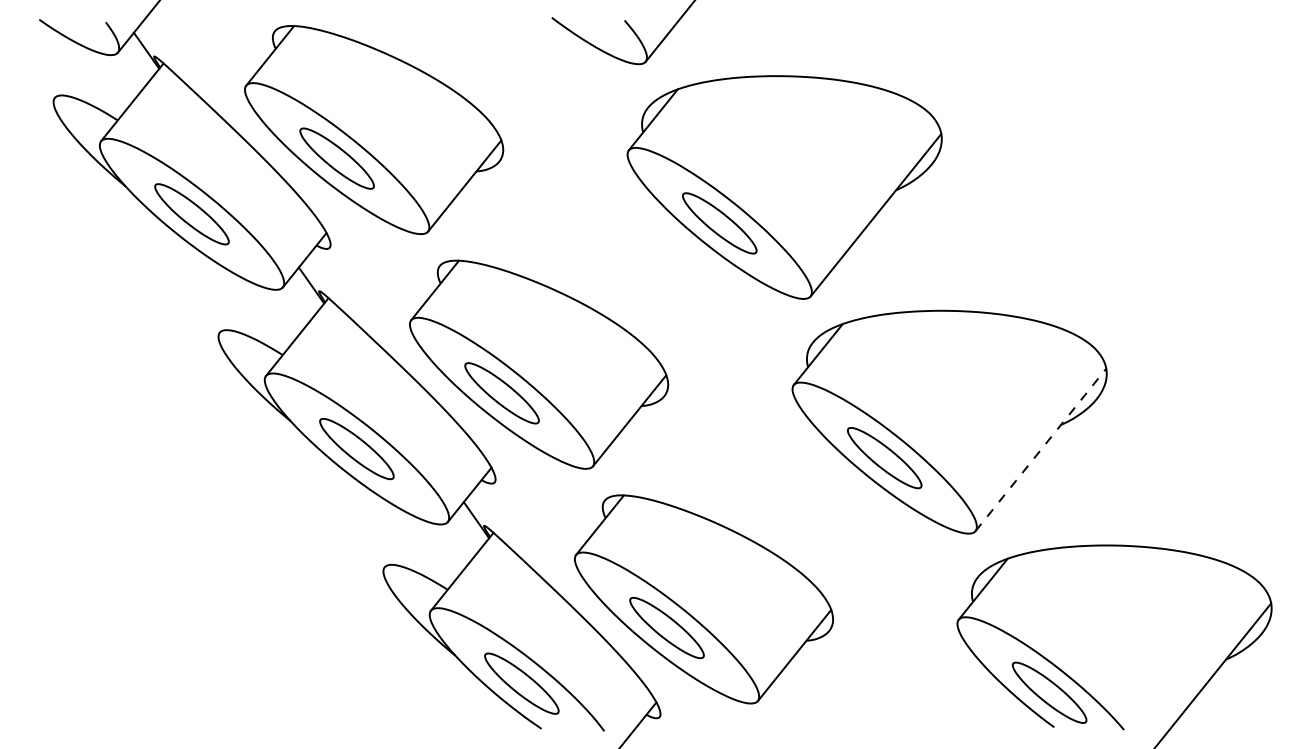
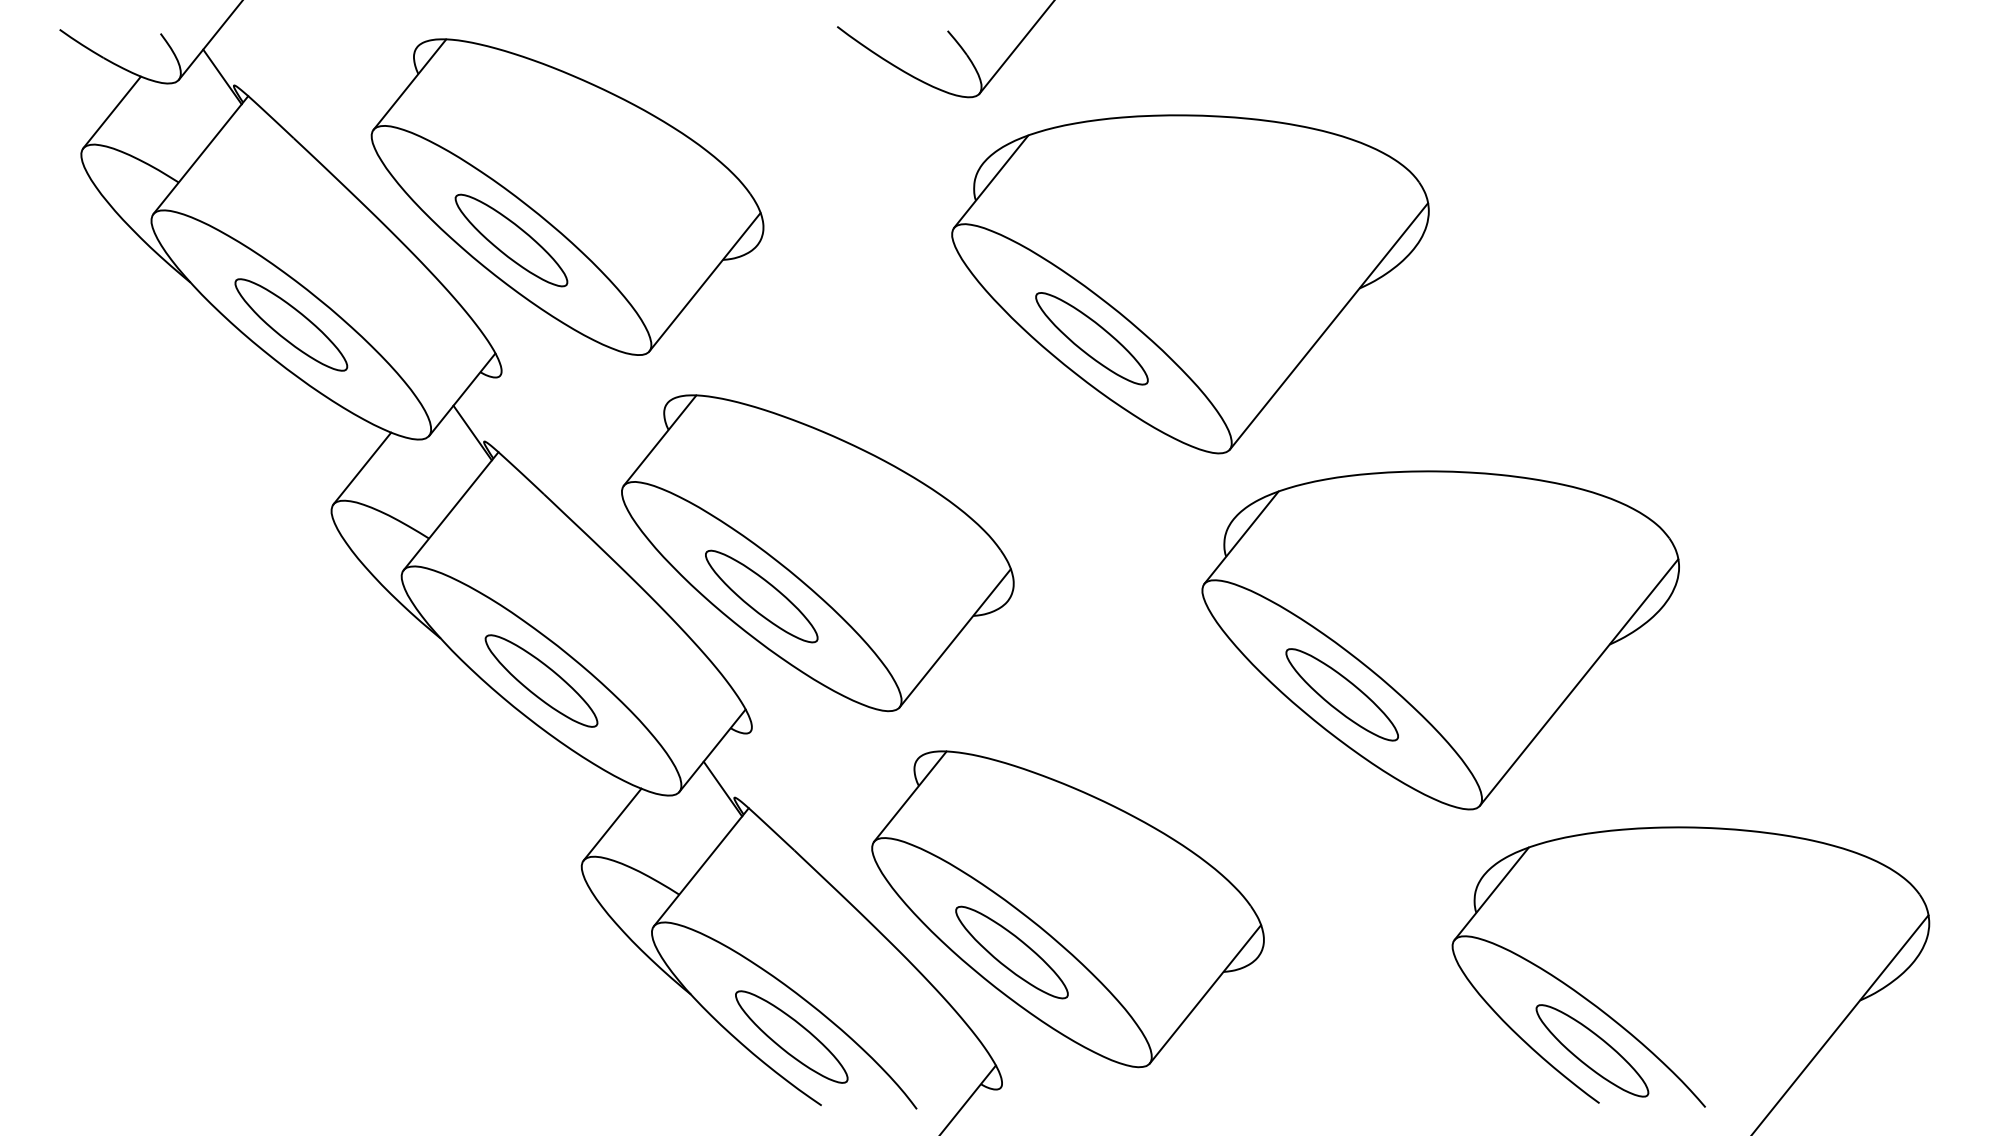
line: (73, 73) -> (111, 111), added
line: (238, 308) -> (361, 467), added
line: (1041, 449) -> (1580, 681), dashed -> solid
line: (403, 543) -> (612, 824), added

